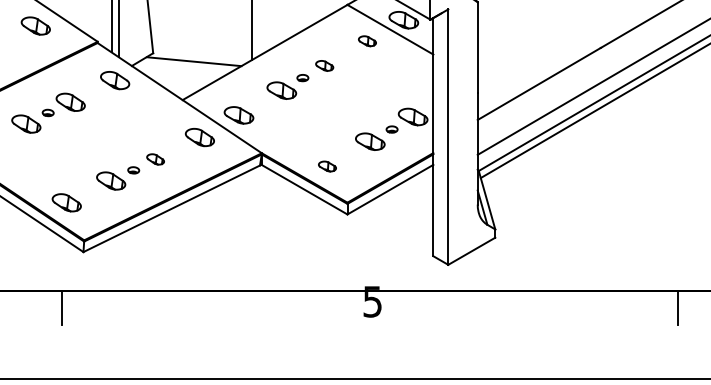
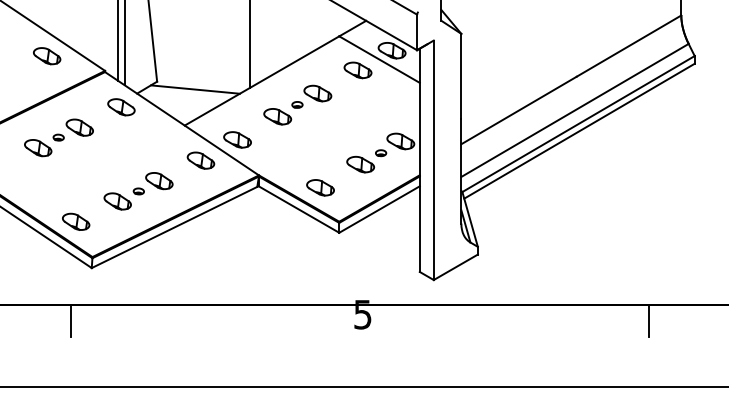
part: (366, 41) -> (357, 70), size x1.67
part: (324, 65) -> (317, 93), size x1.67
part: (155, 159) -> (159, 181), size x1.67
part: (327, 166) -> (320, 187), size x1.67

